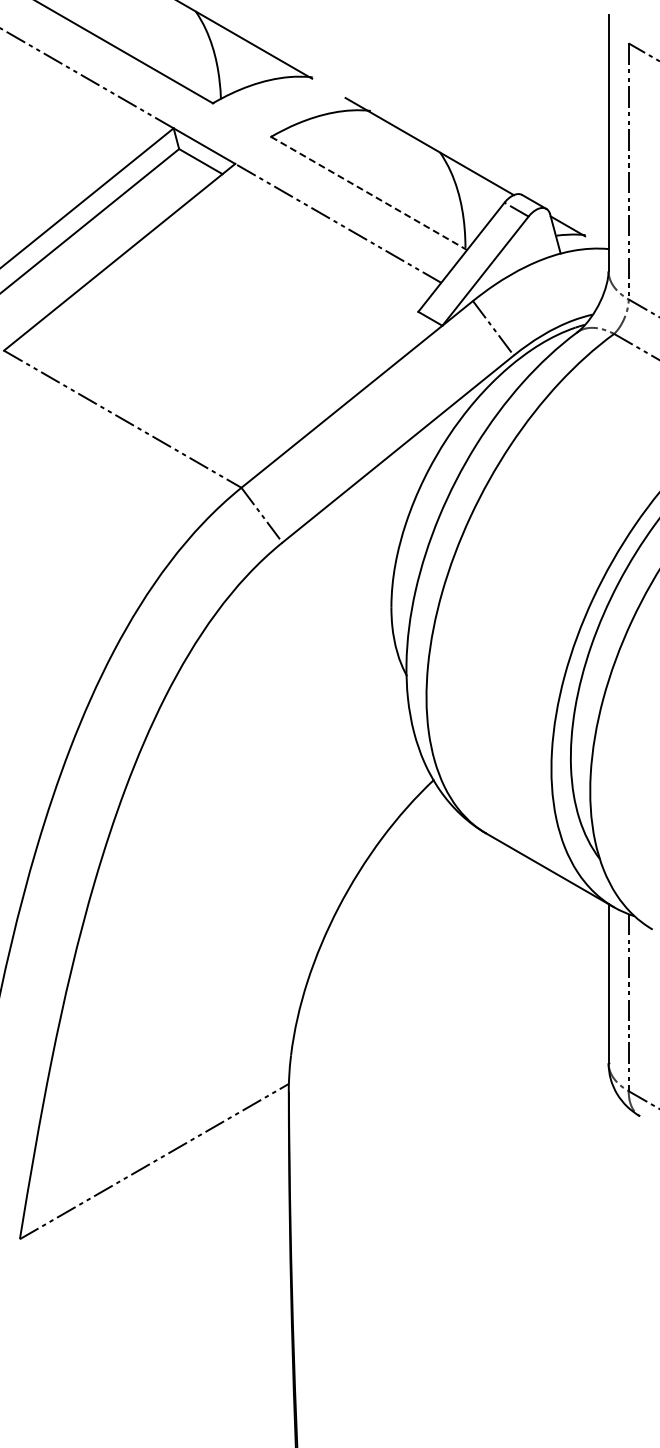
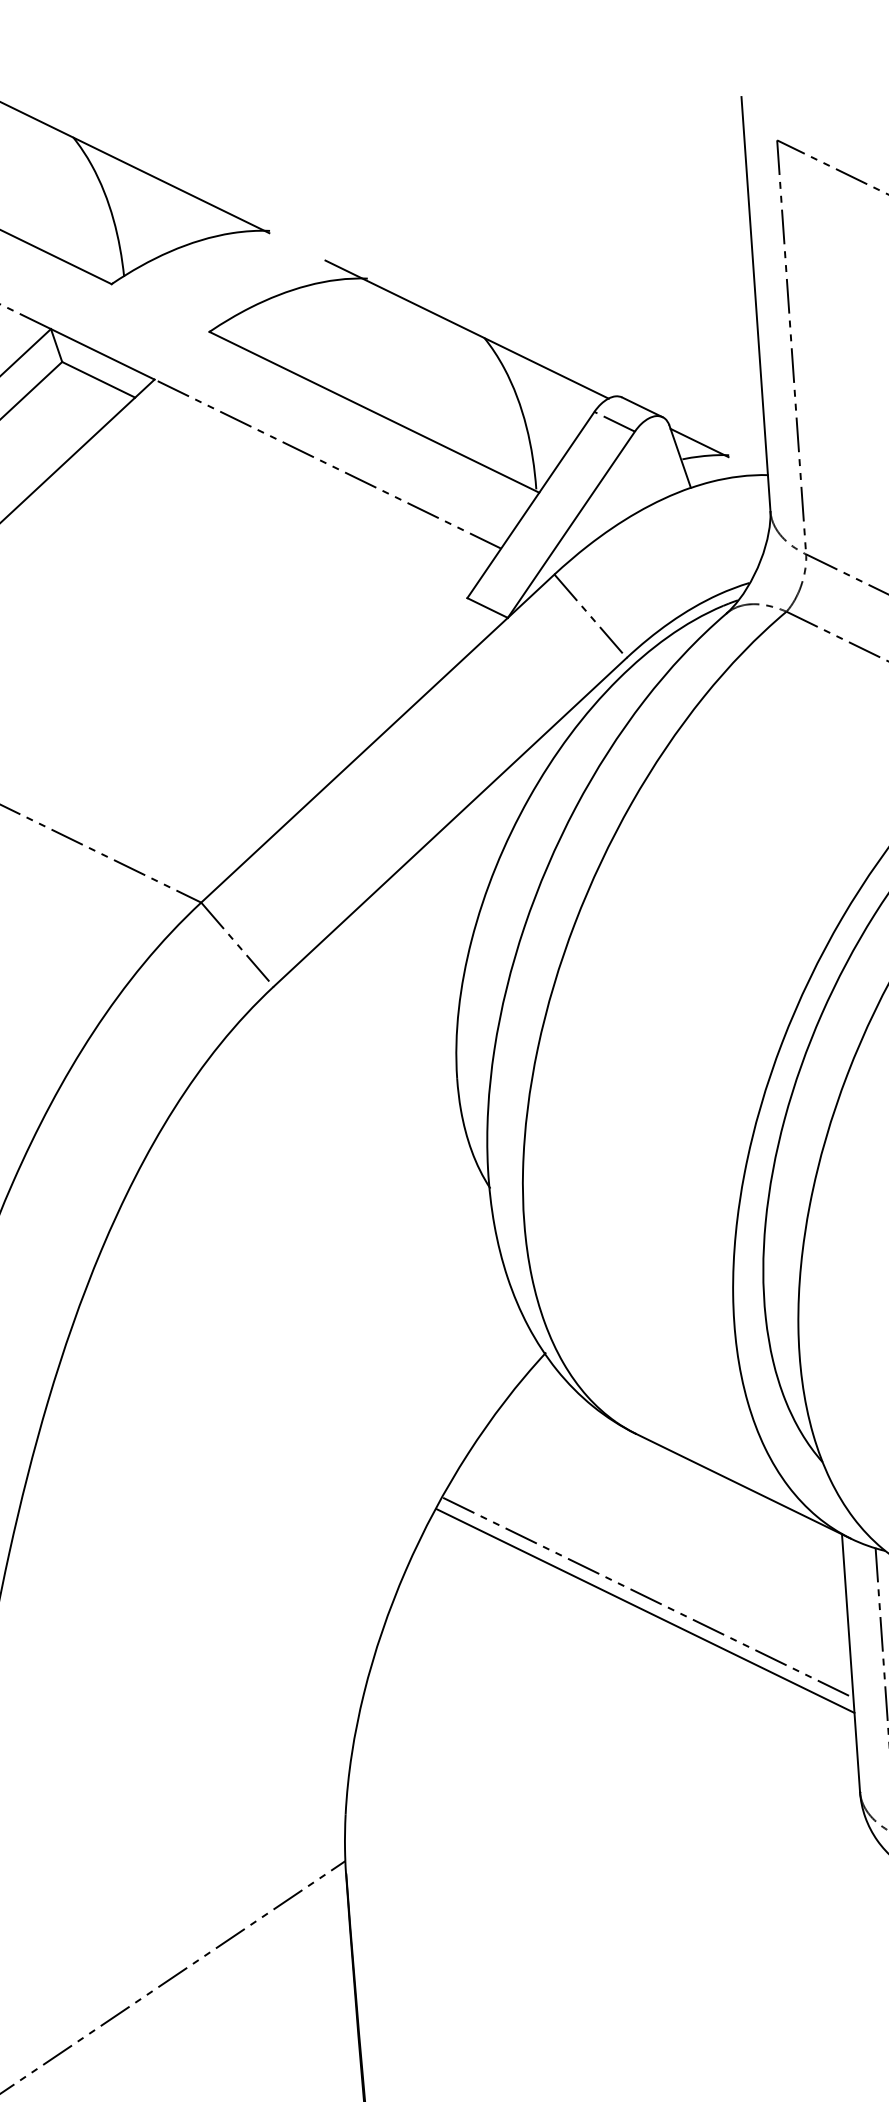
line: (369, 193) -> (374, 412), dashed -> solid
line: (486, 934) -> (647, 1597), added
line: (484, 942) -> (645, 1610), added

